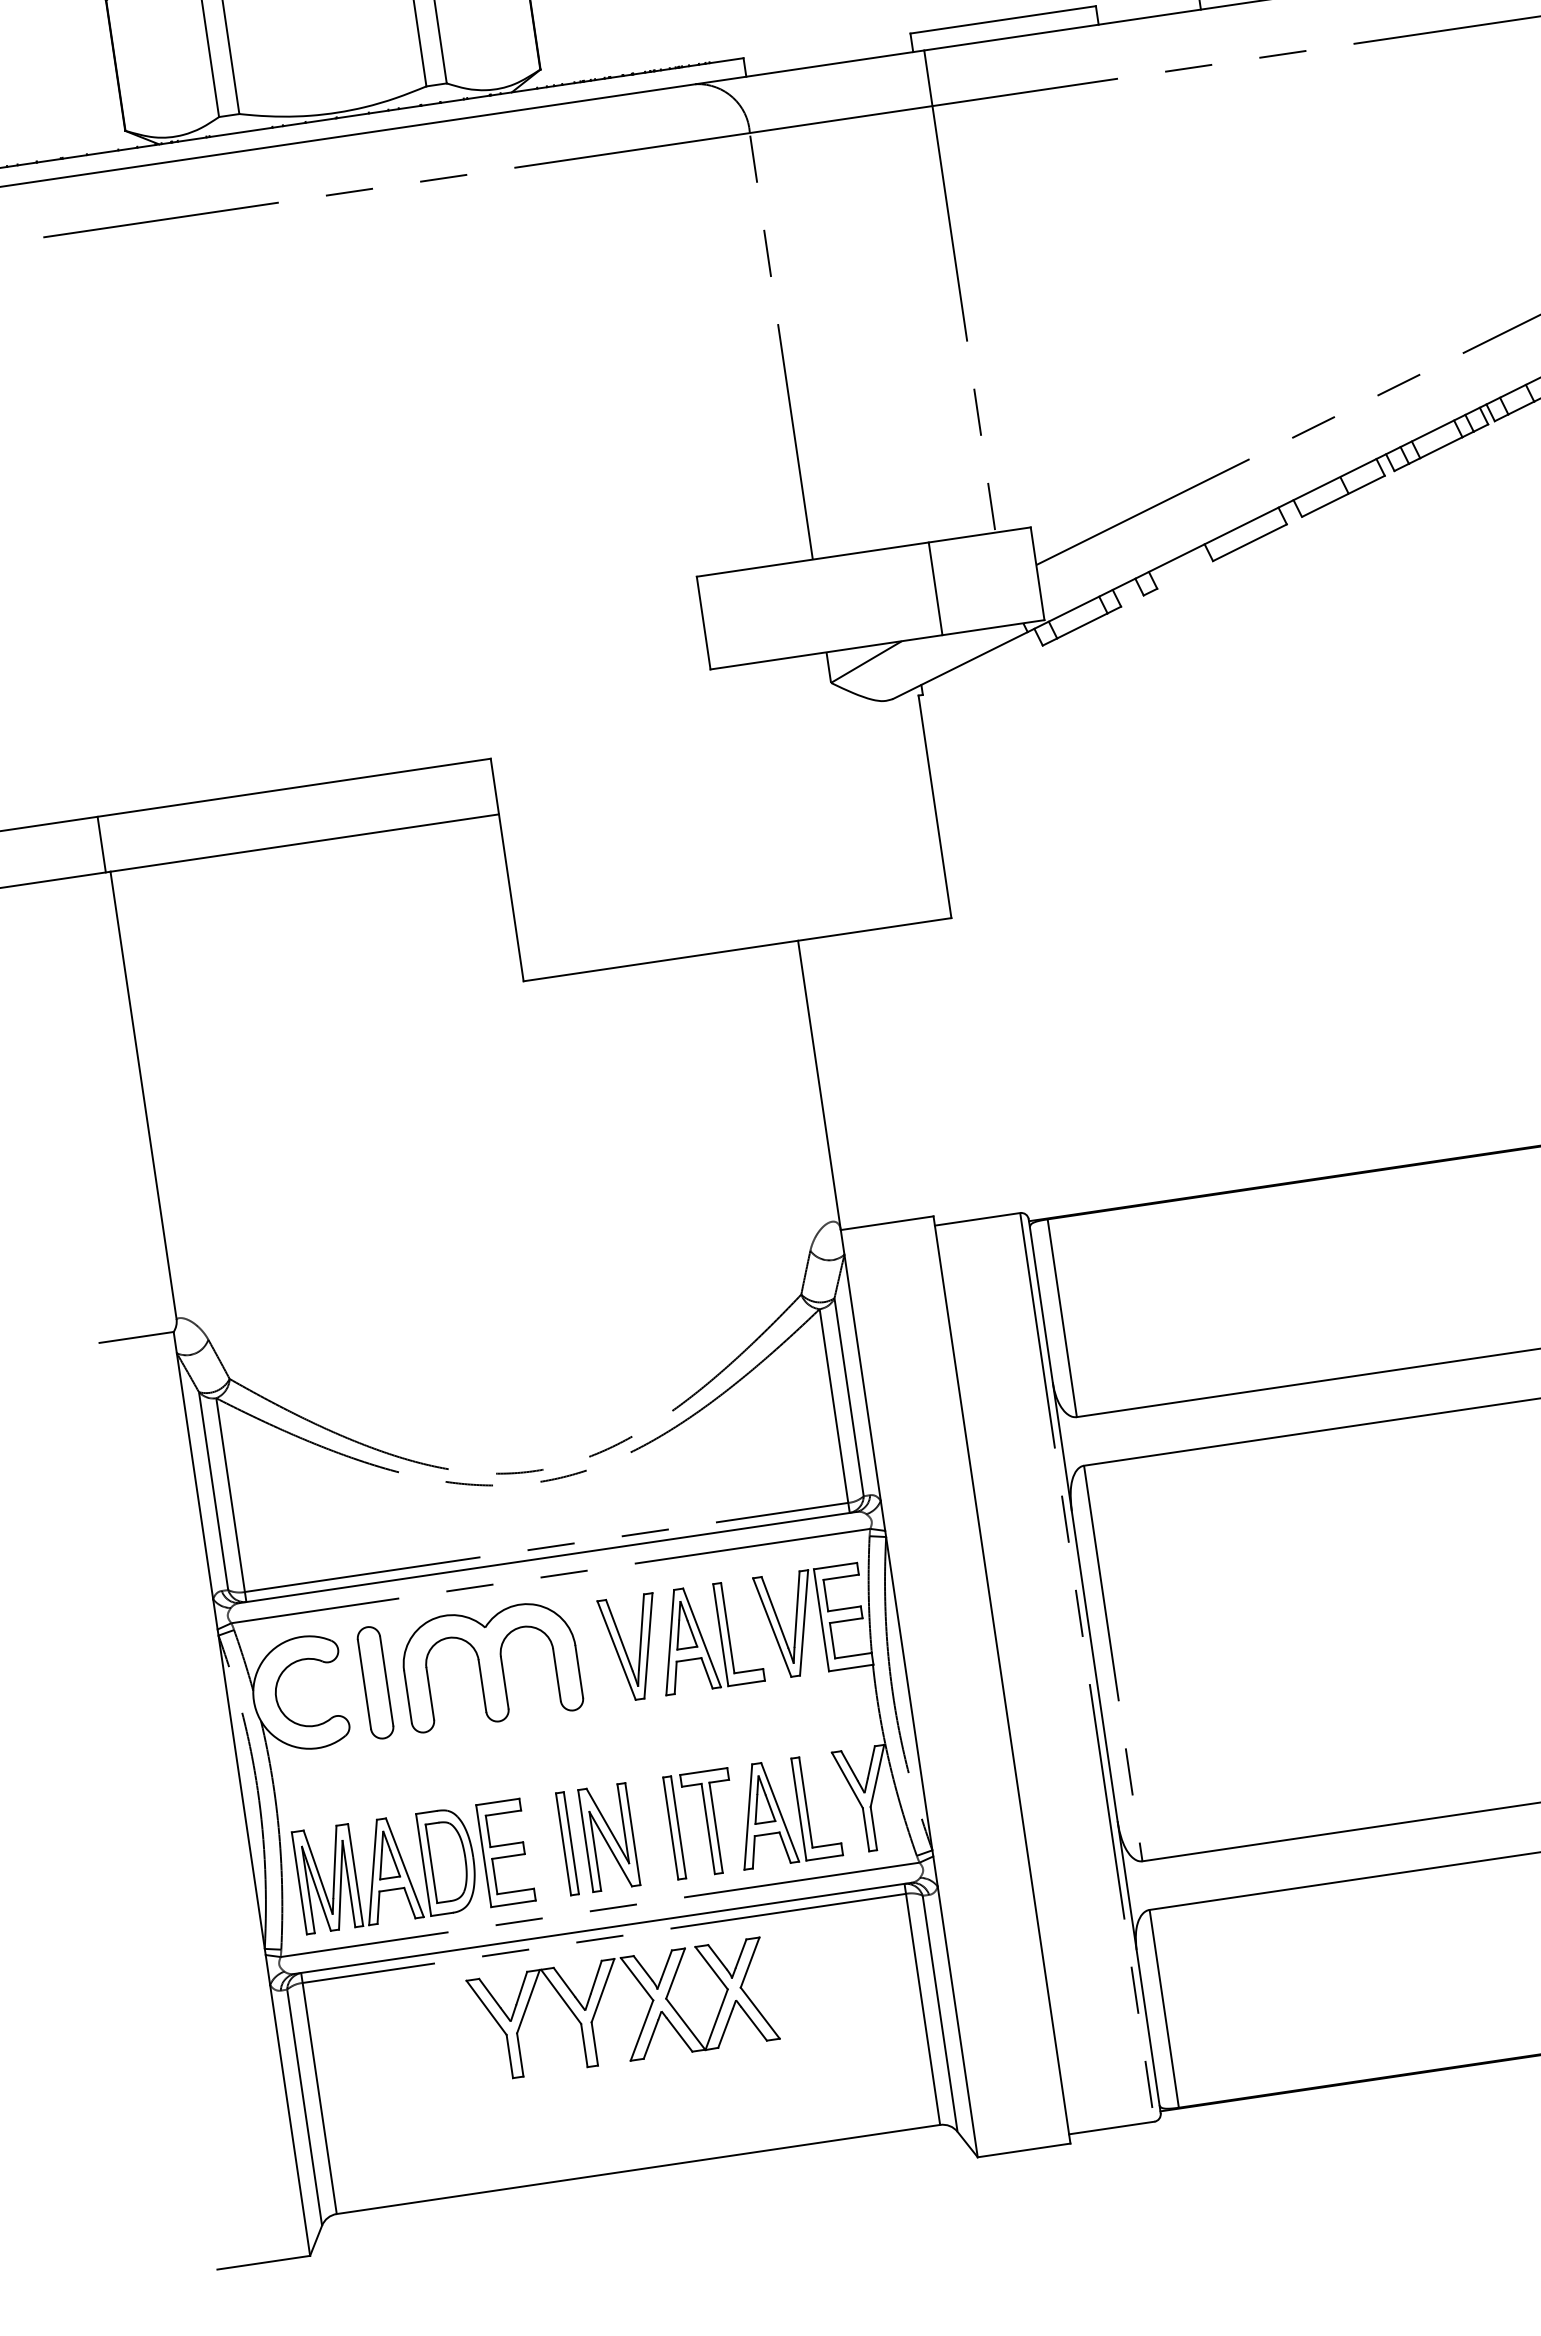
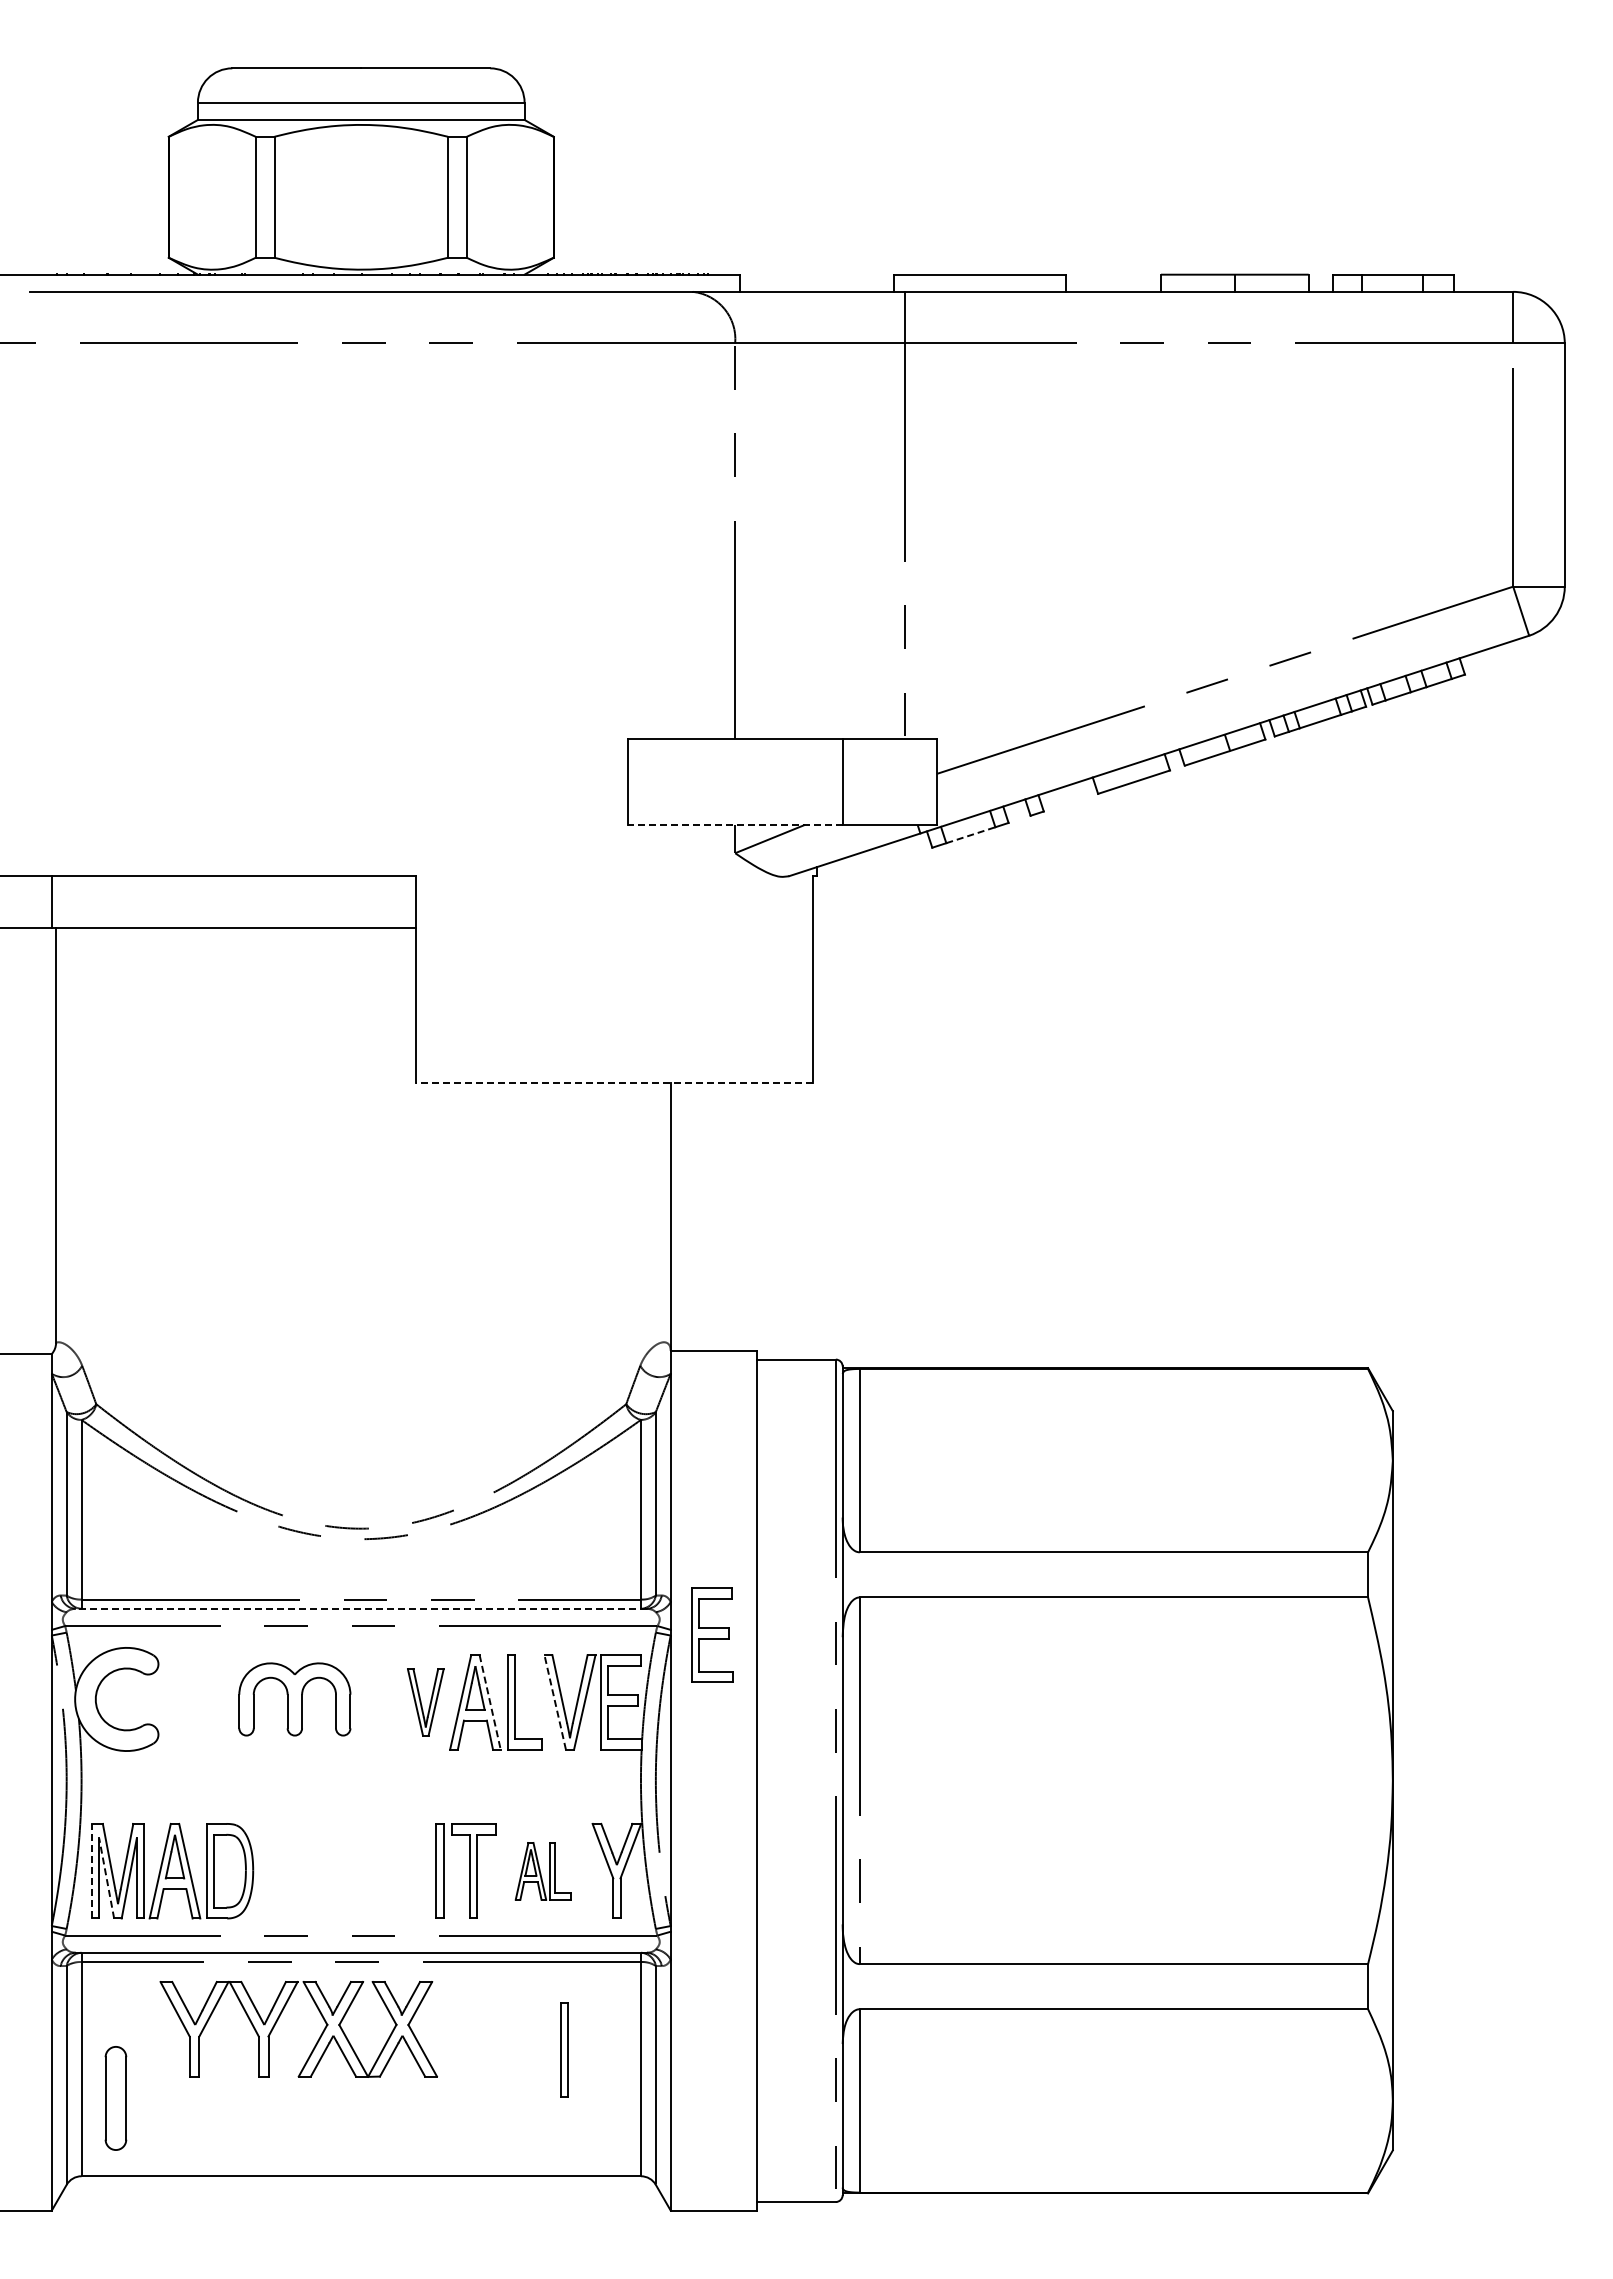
line: (1082, 626) -> (970, 835), solid -> dashed
line: (826, 651) -> (735, 824), solid -> dashed
line: (737, 949) -> (614, 1082), solid -> dashed
line: (548, 1557) -> (361, 1608), solid -> dashed
line: (772, 1626) -> (555, 1701), solid -> dashed
line: (702, 1637) -> (490, 1702), solid -> dashed
part: (632, 1648) -> (425, 1702), size x0.7
part: (490, 1665) -> (294, 1699), size x0.7
part: (375, 1682) -> (115, 2098), moved
part: (785, 1811) -> (542, 1871), size x0.6
part: (608, 1836) -> (378, 1870), removed
part: (567, 1843) -> (564, 2049), moved
part: (505, 1852) -> (712, 1634), moved
line: (298, 1882) -> (91, 1870), solid -> dashed
line: (316, 1888) -> (106, 1878), solid -> dashed
part: (599, 2003) -> (278, 2020), moved

